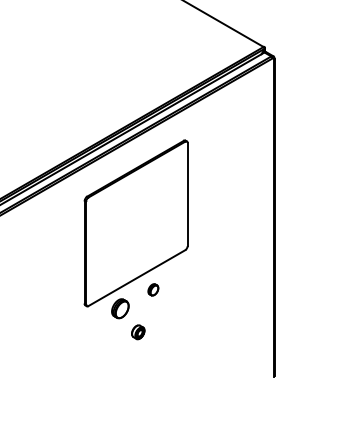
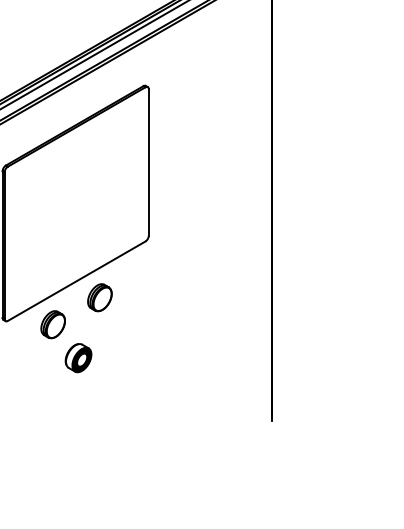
part: (153, 289) -> (100, 297), size x1.67
part: (138, 332) -> (78, 358), size x1.43

